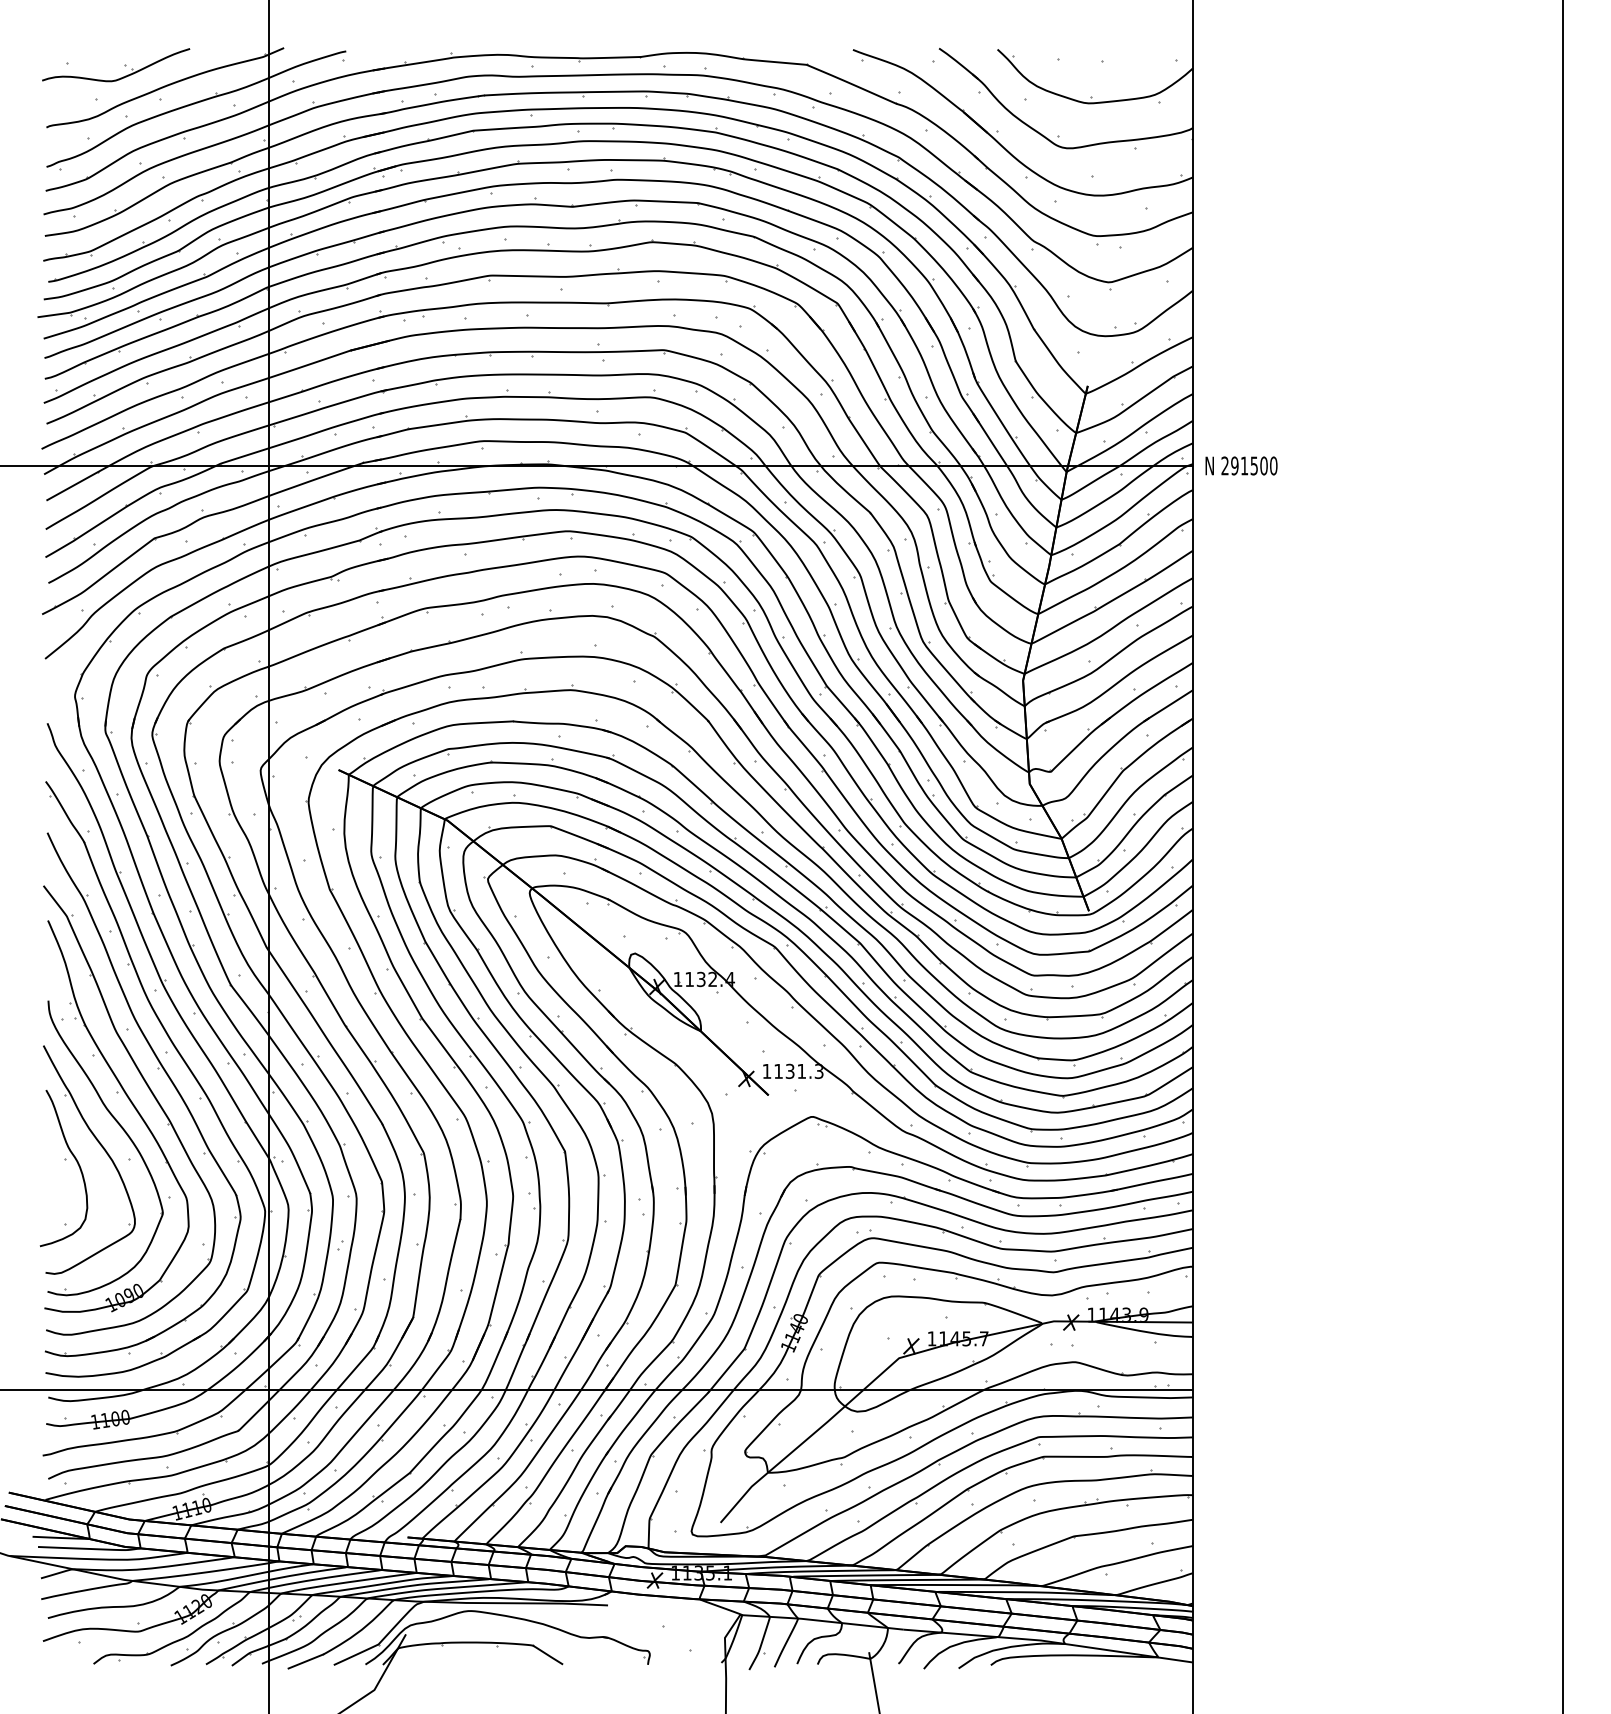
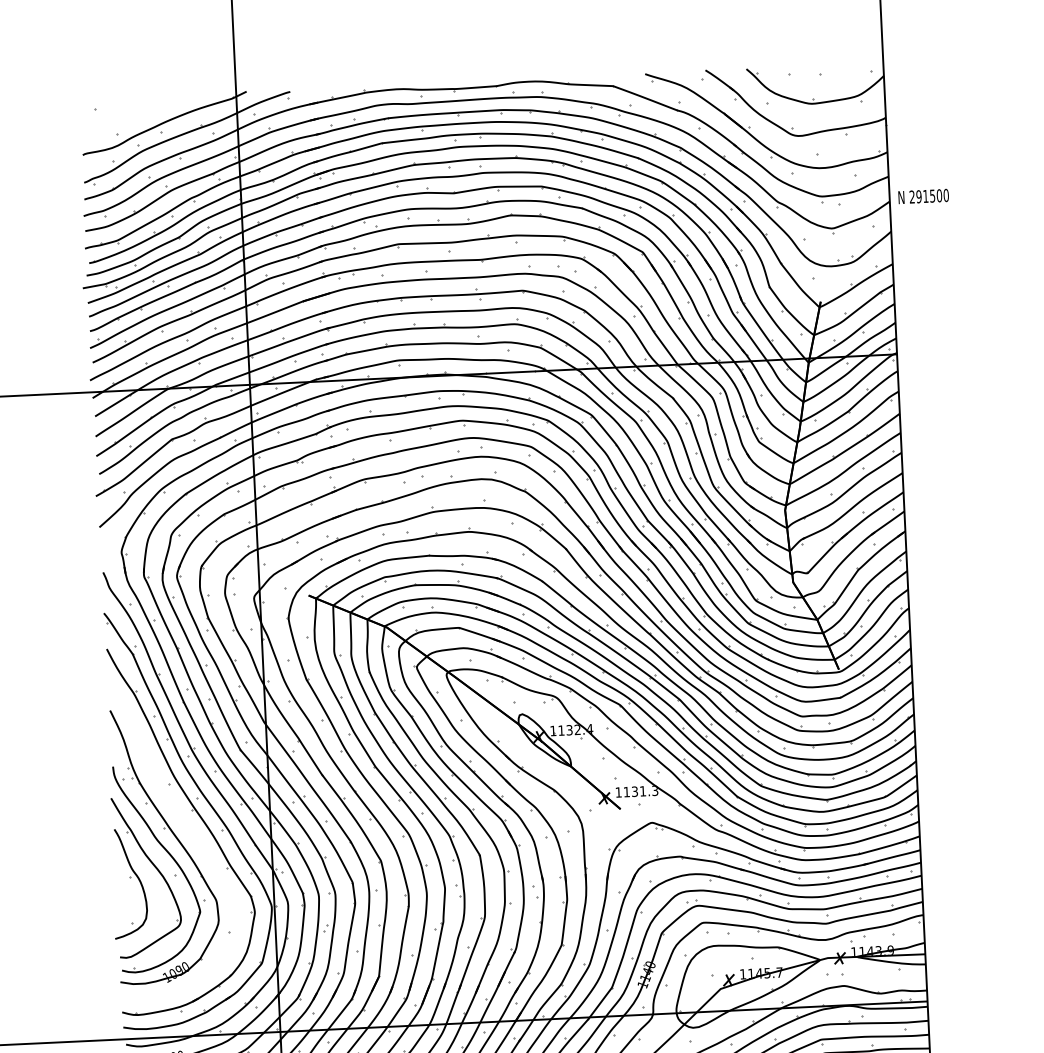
part: (124, 65) -> (135, 109), removed
text: (1241, 465) -> (923, 196), moved
part: (152, 1095) -> (189, 829), removed

